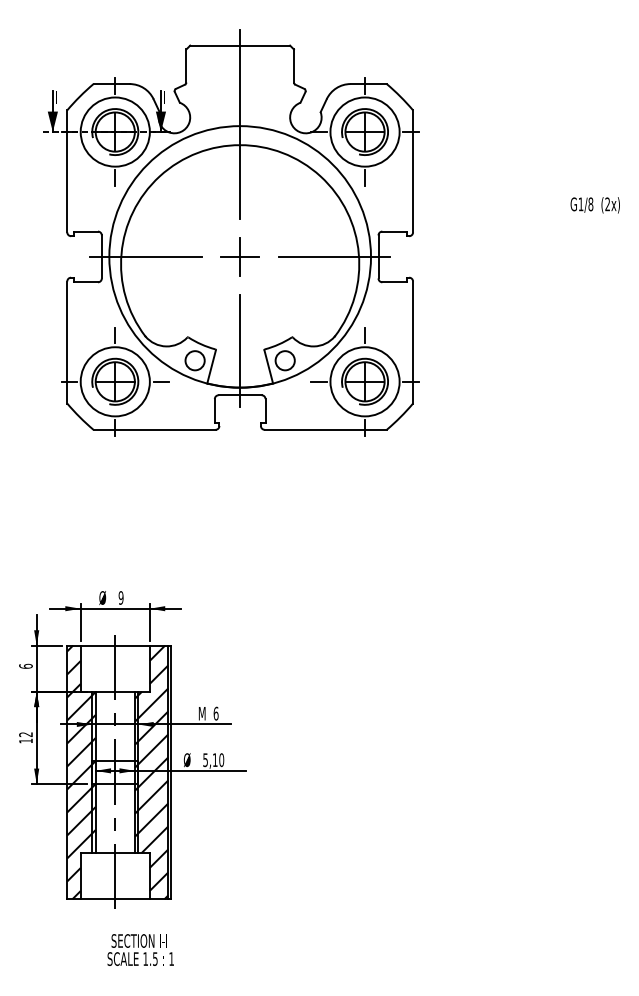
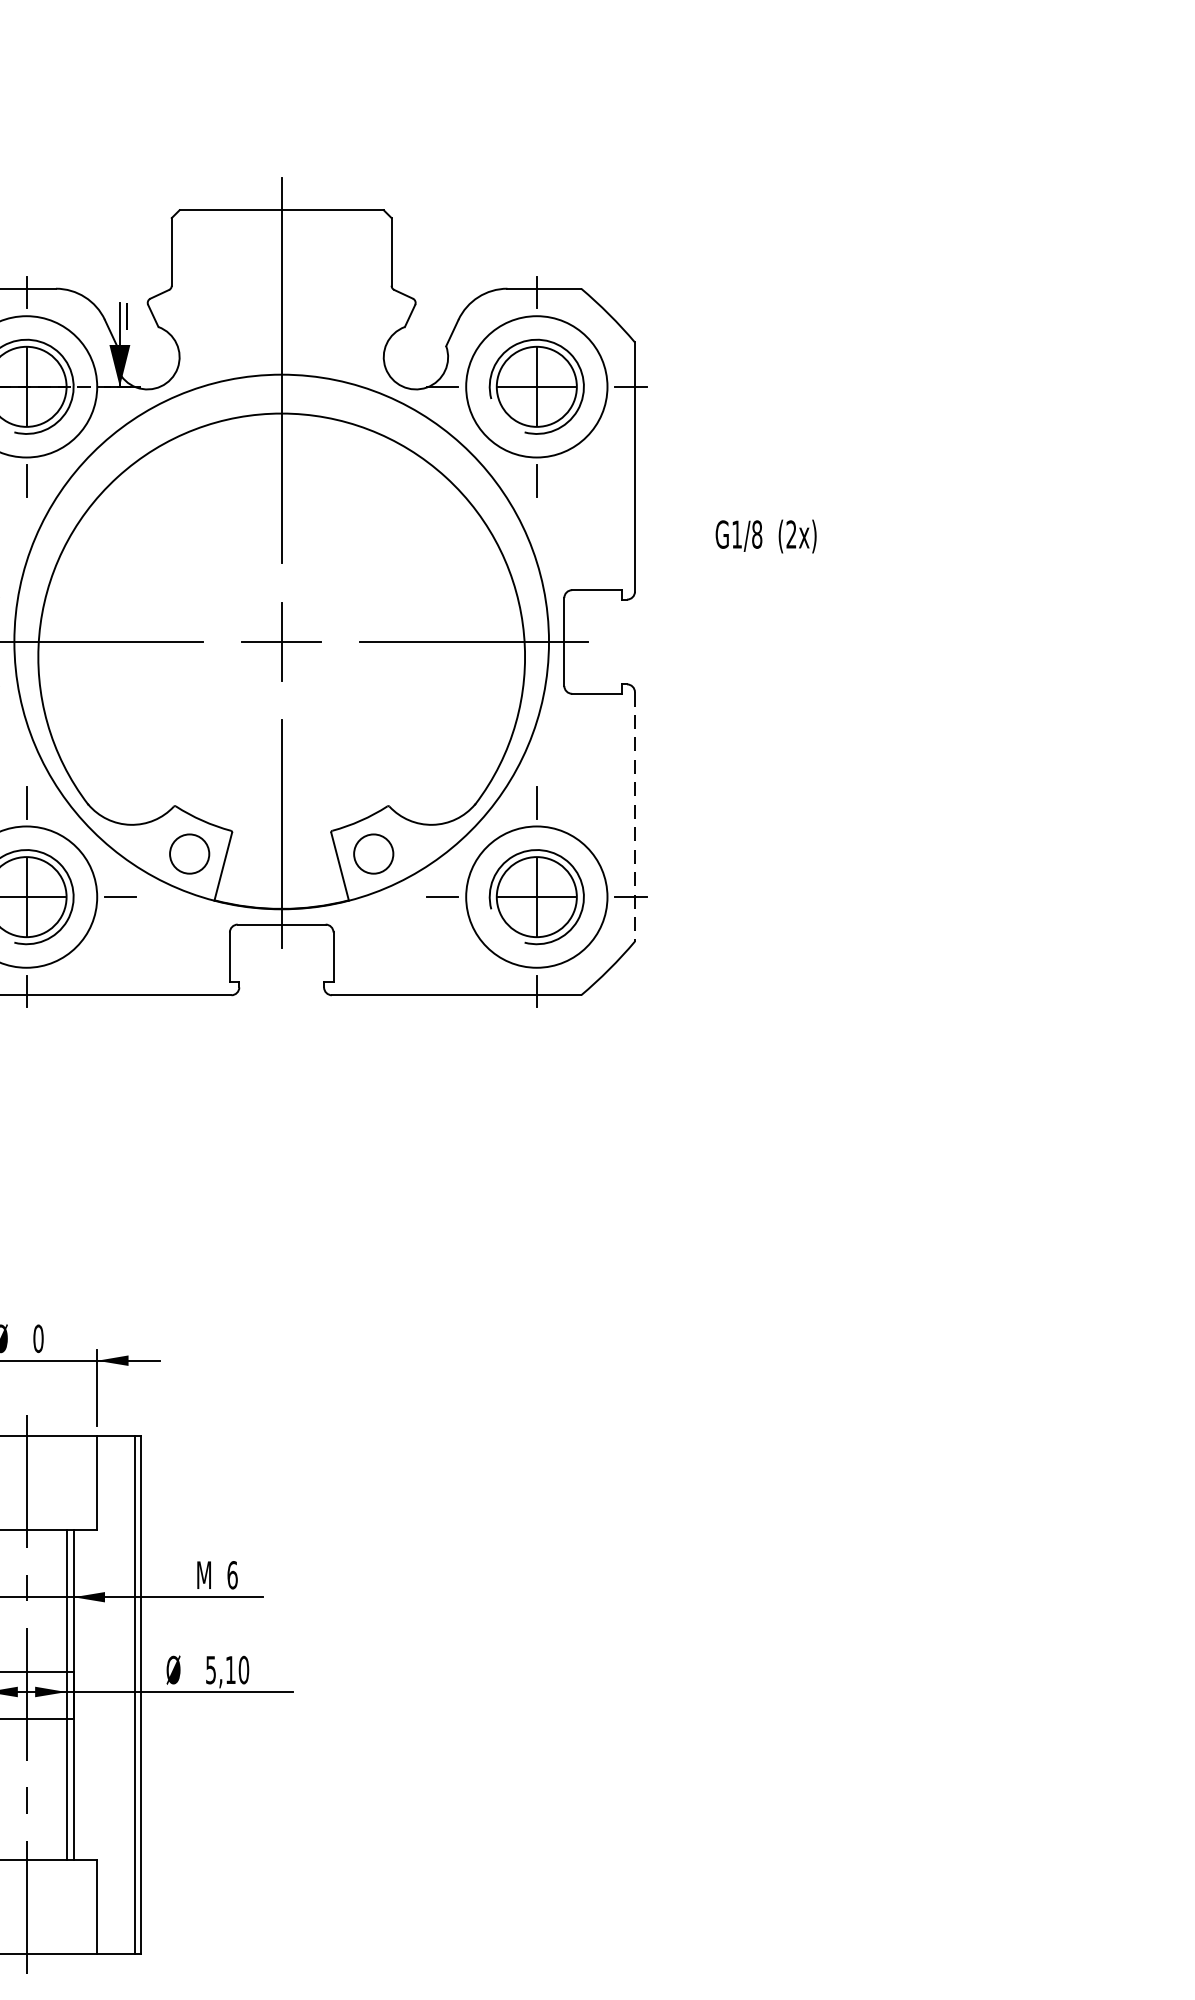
text: (594, 205) -> (764, 536), moved
line: (413, 343) -> (635, 818), solid -> dashed
text: (120, 597) -> (37, 1337), 9 -> 0
hatch: (151, 772) -> (100, 1695), removed

